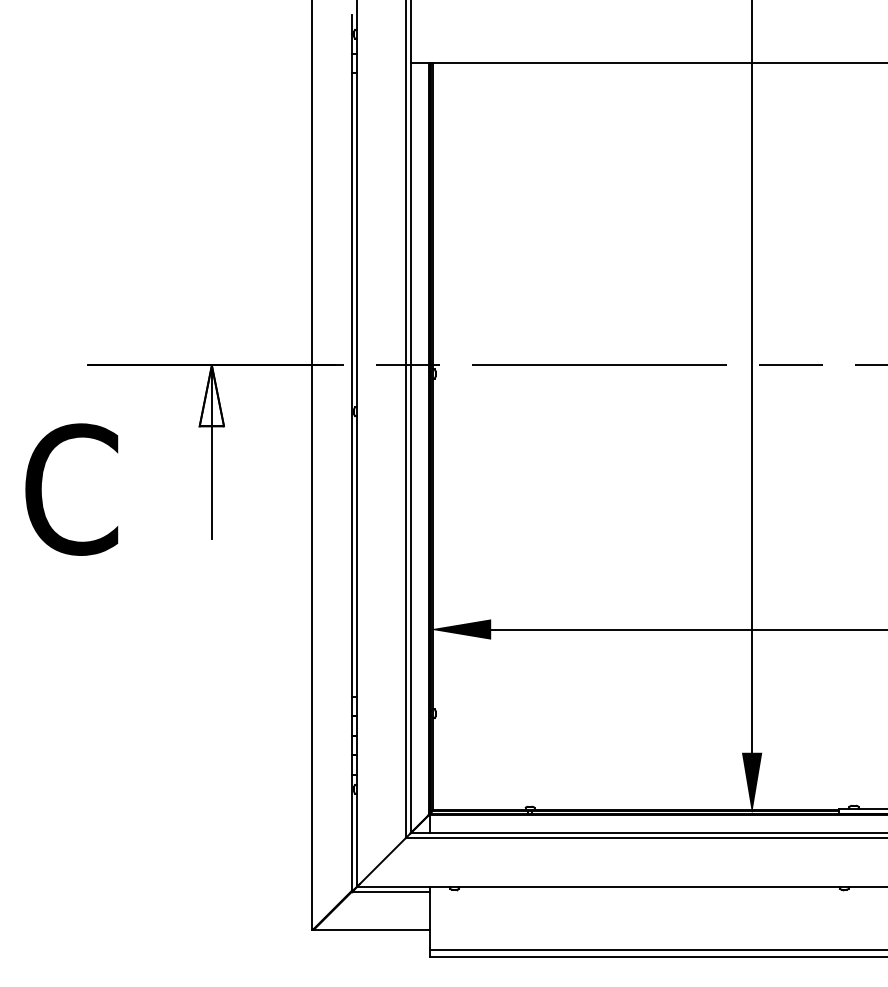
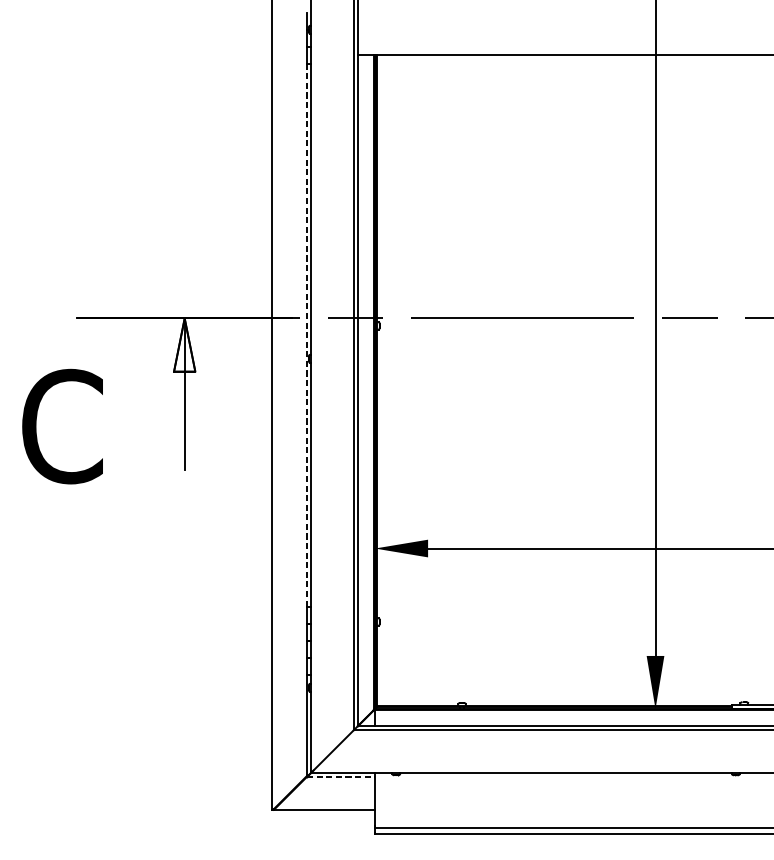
line: (352, 384) -> (307, 335), solid -> dashed
line: (391, 891) -> (341, 776), solid -> dashed

